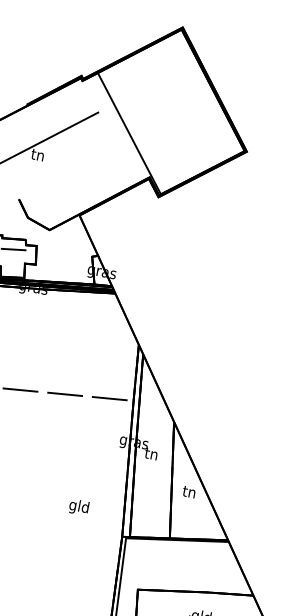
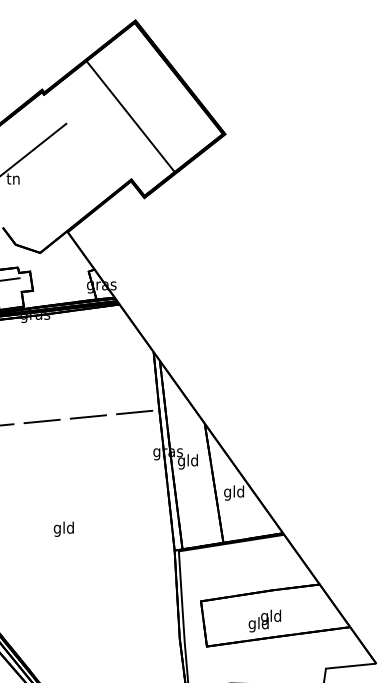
line: (129, 134) -> (130, 116), moved
text: (150, 454) -> (187, 461), tn -> gld
text: (189, 492) -> (234, 492), tn -> gld
text: (78, 506) -> (63, 528), moved

